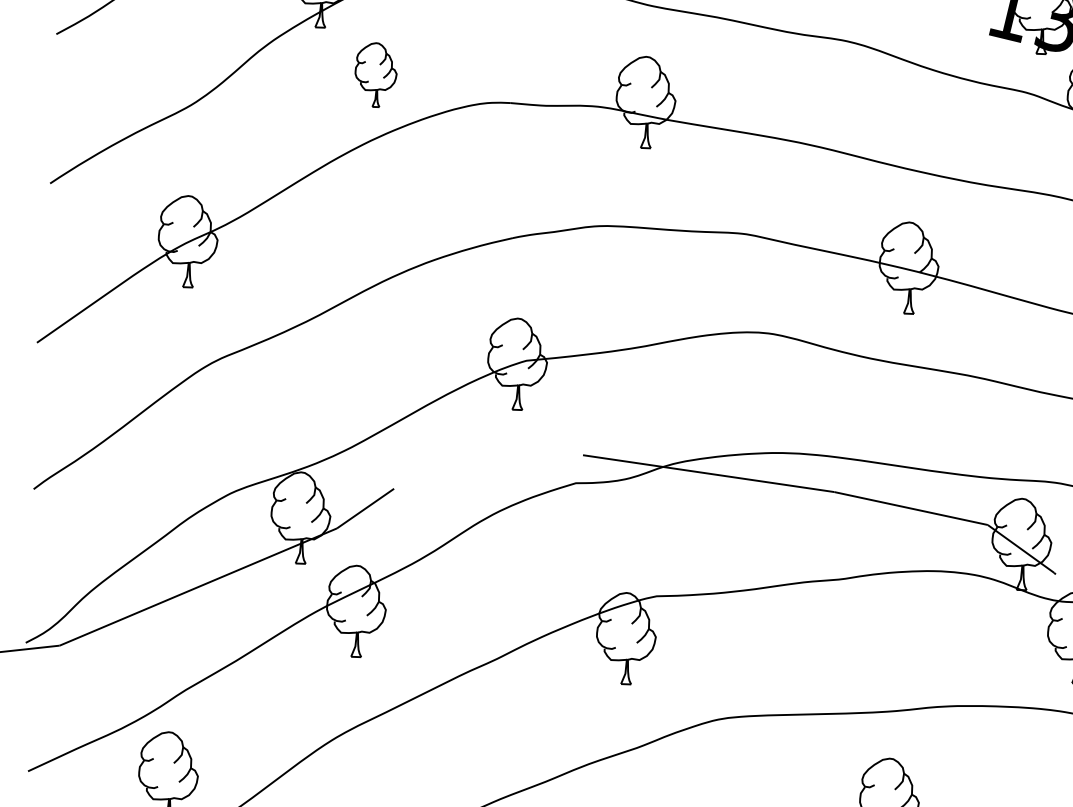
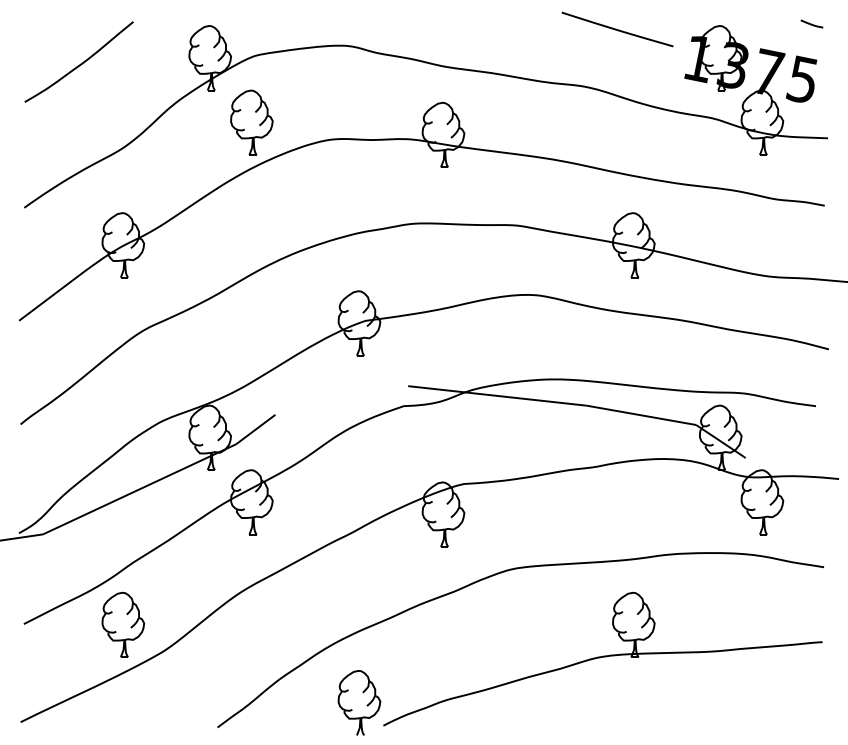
part: (375, 74) -> (251, 122), size x1.43

